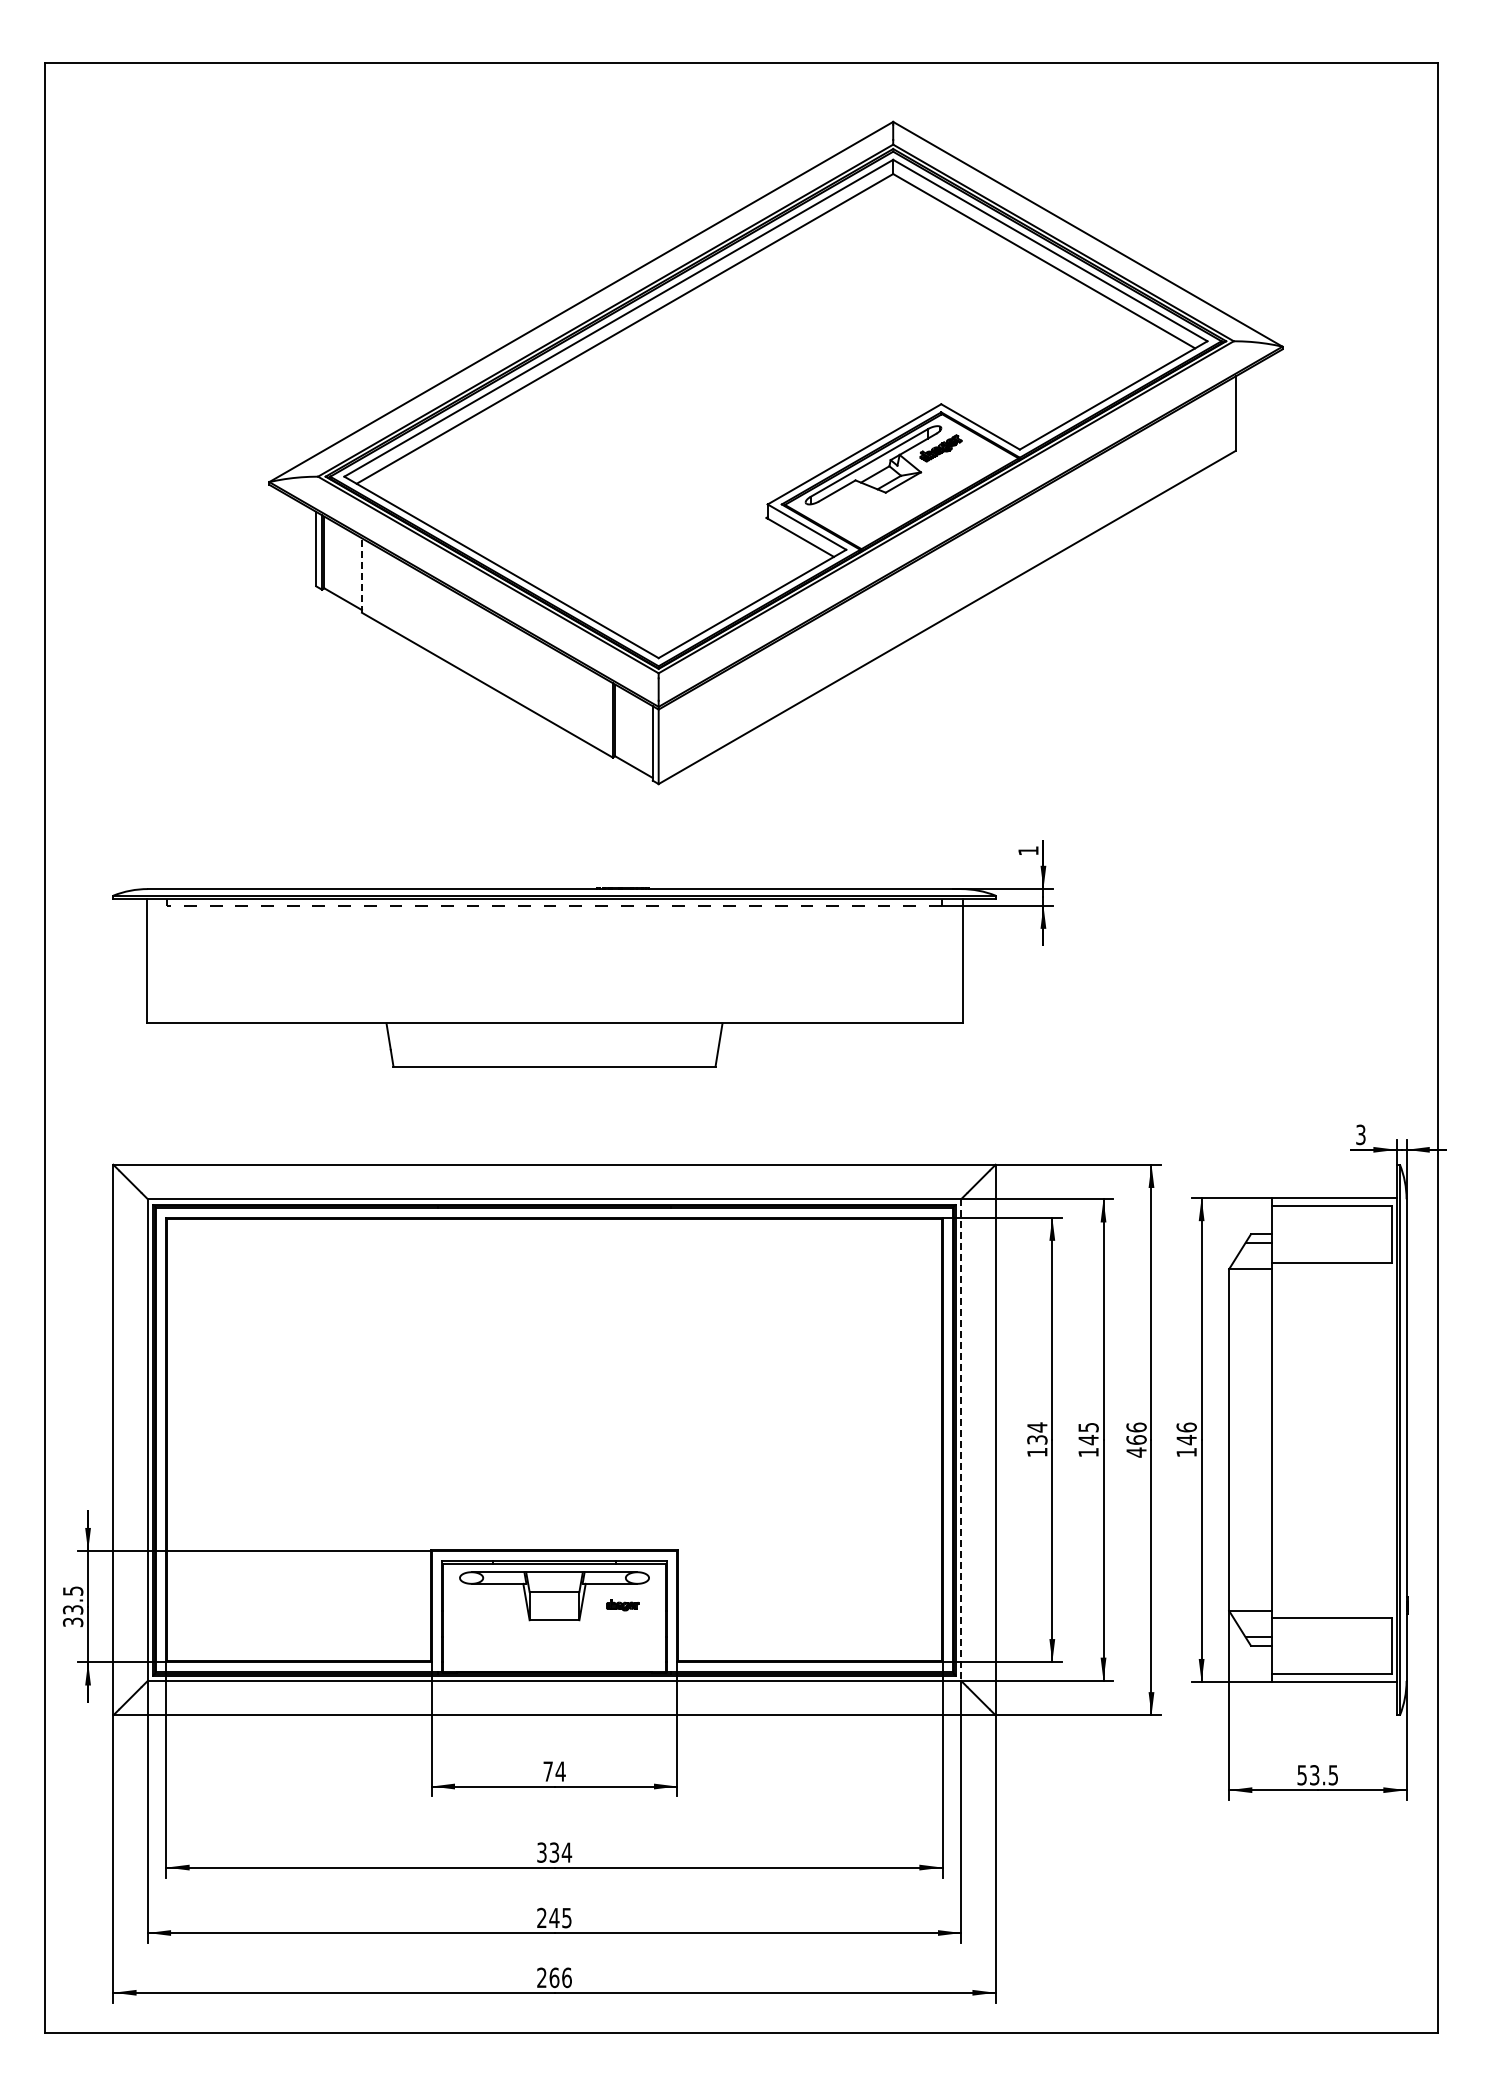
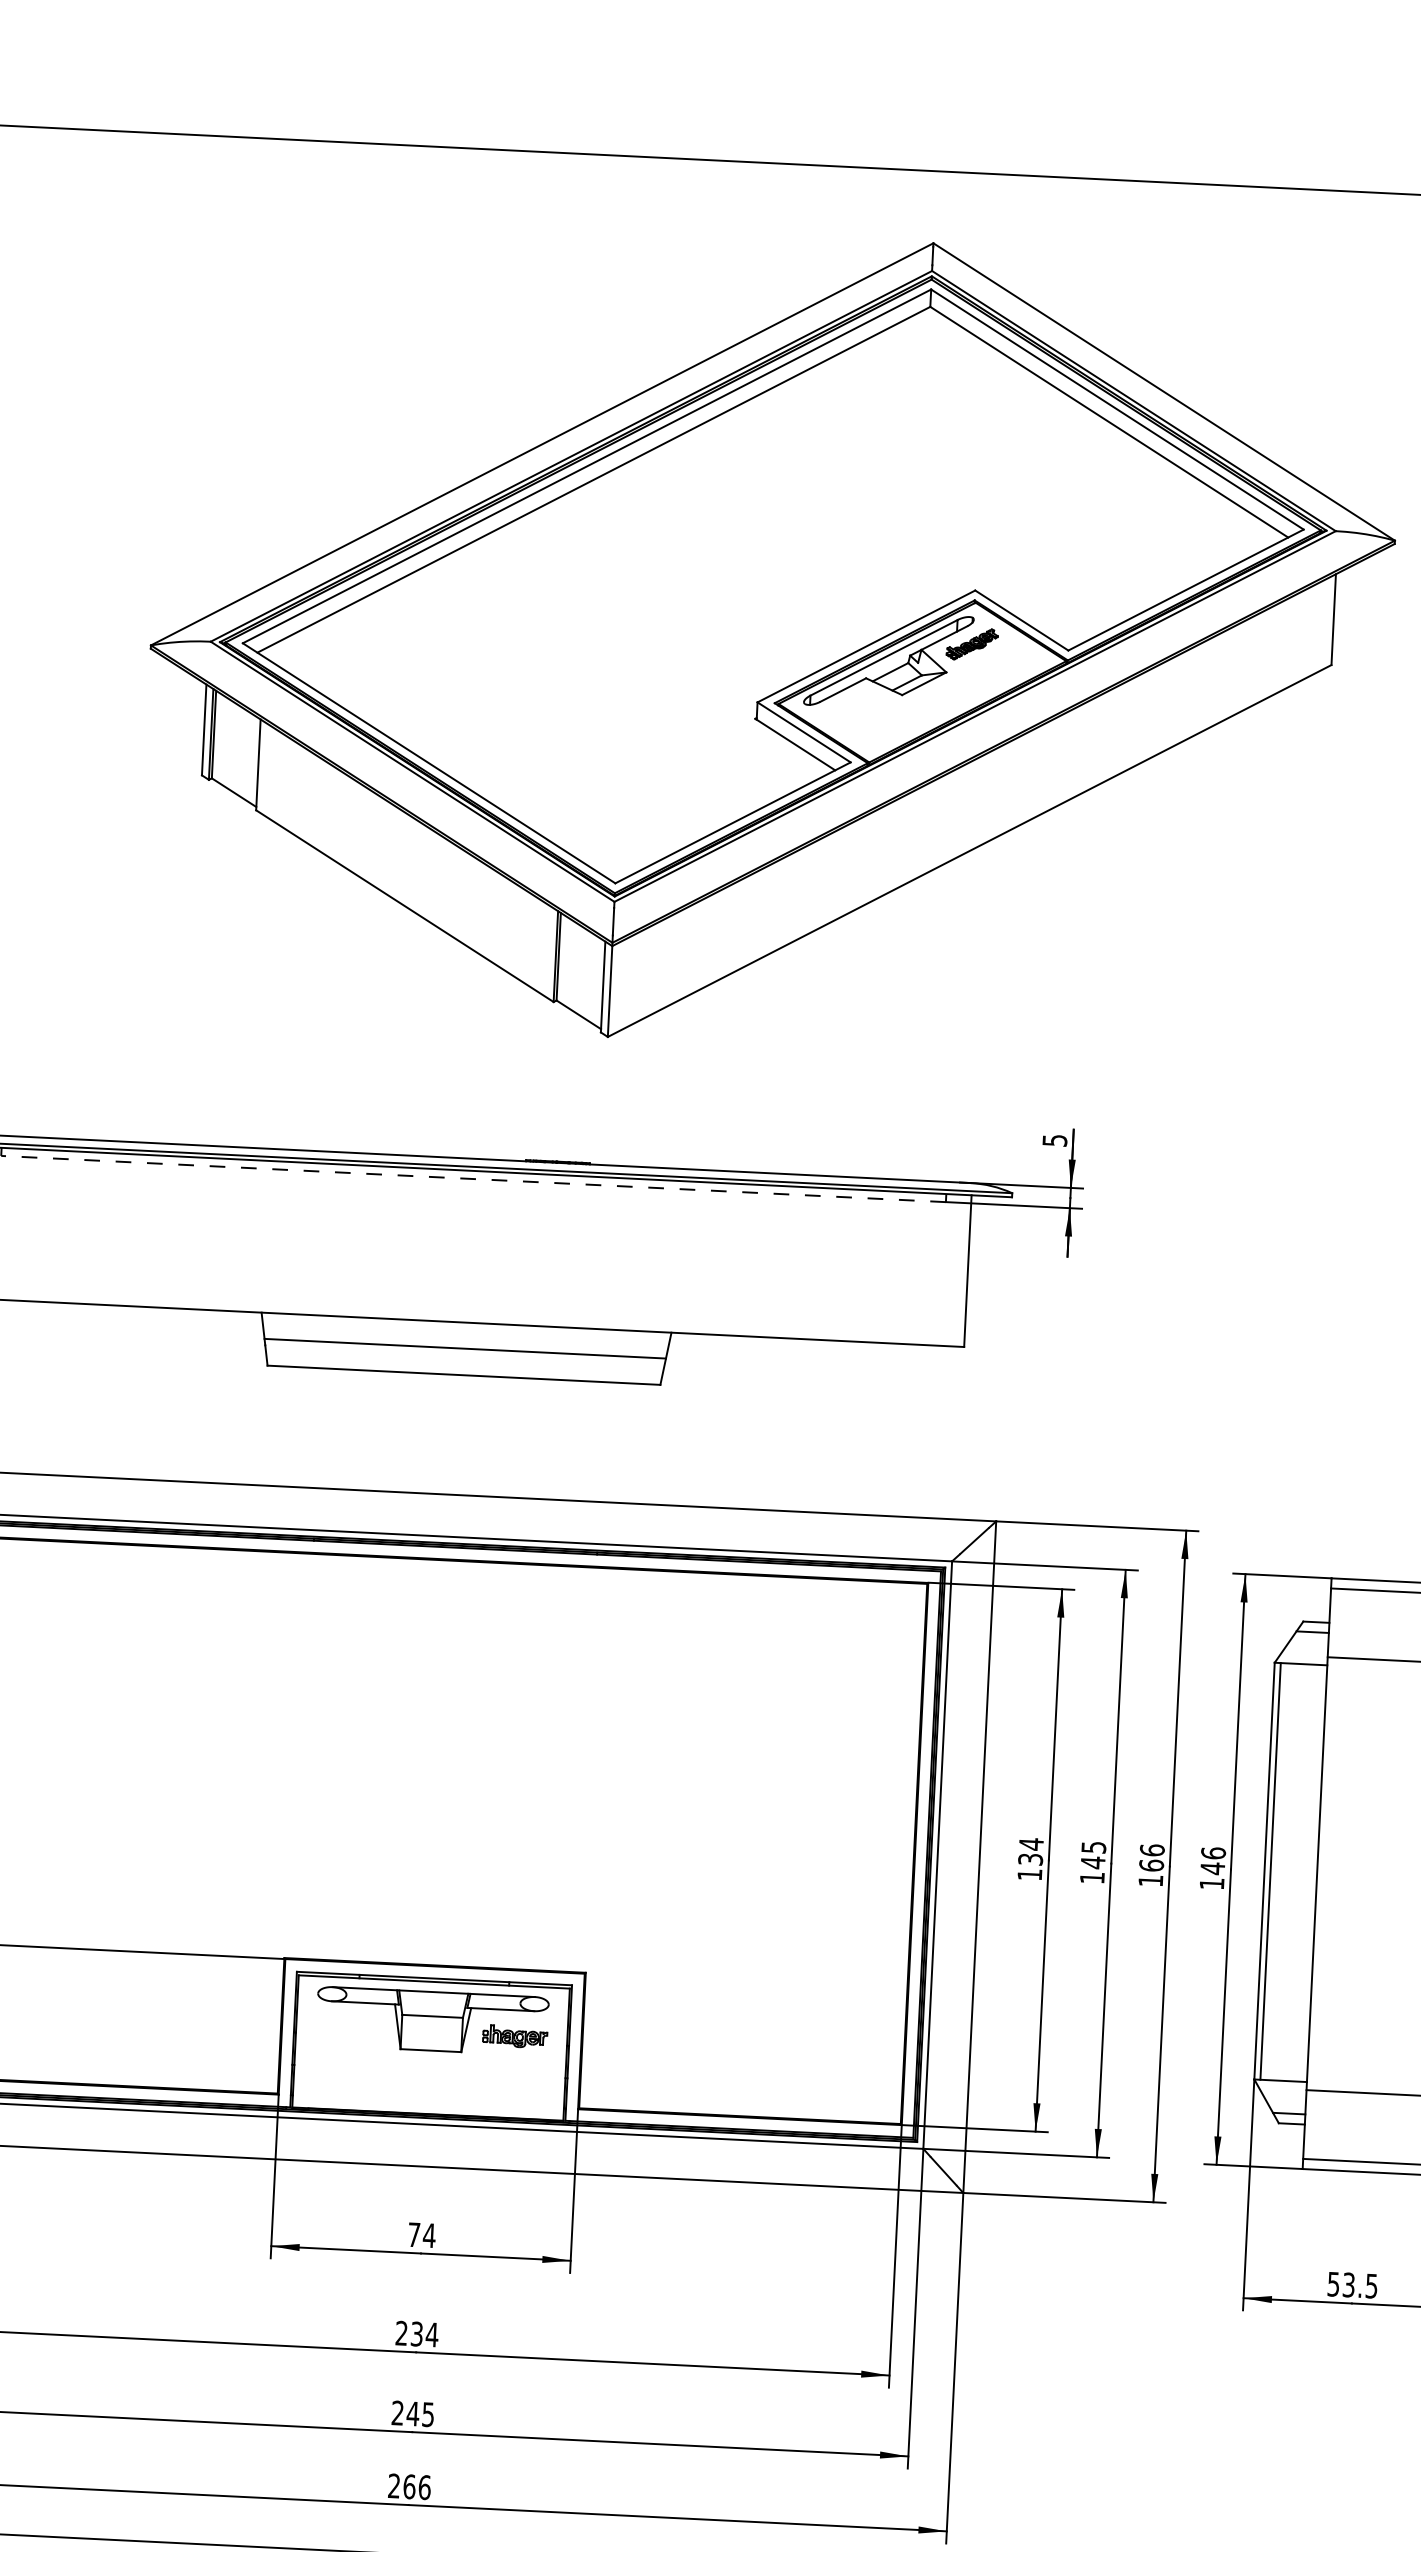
line: (361, 575) -> (257, 764), dashed -> solid
text: (1028, 850) -> (1054, 1140), 1 -> 5
line: (554, 1044) -> (465, 1348), added
line: (1234, 1439) -> (1271, 1870), added
line: (961, 1440) -> (938, 1855), dashed -> solid
text: (1136, 1452) -> (1150, 1880), 466 -> 166
part: (622, 1605) -> (514, 2036), size x1.67
text: (541, 1852) -> (401, 2333), 334 -> 234

